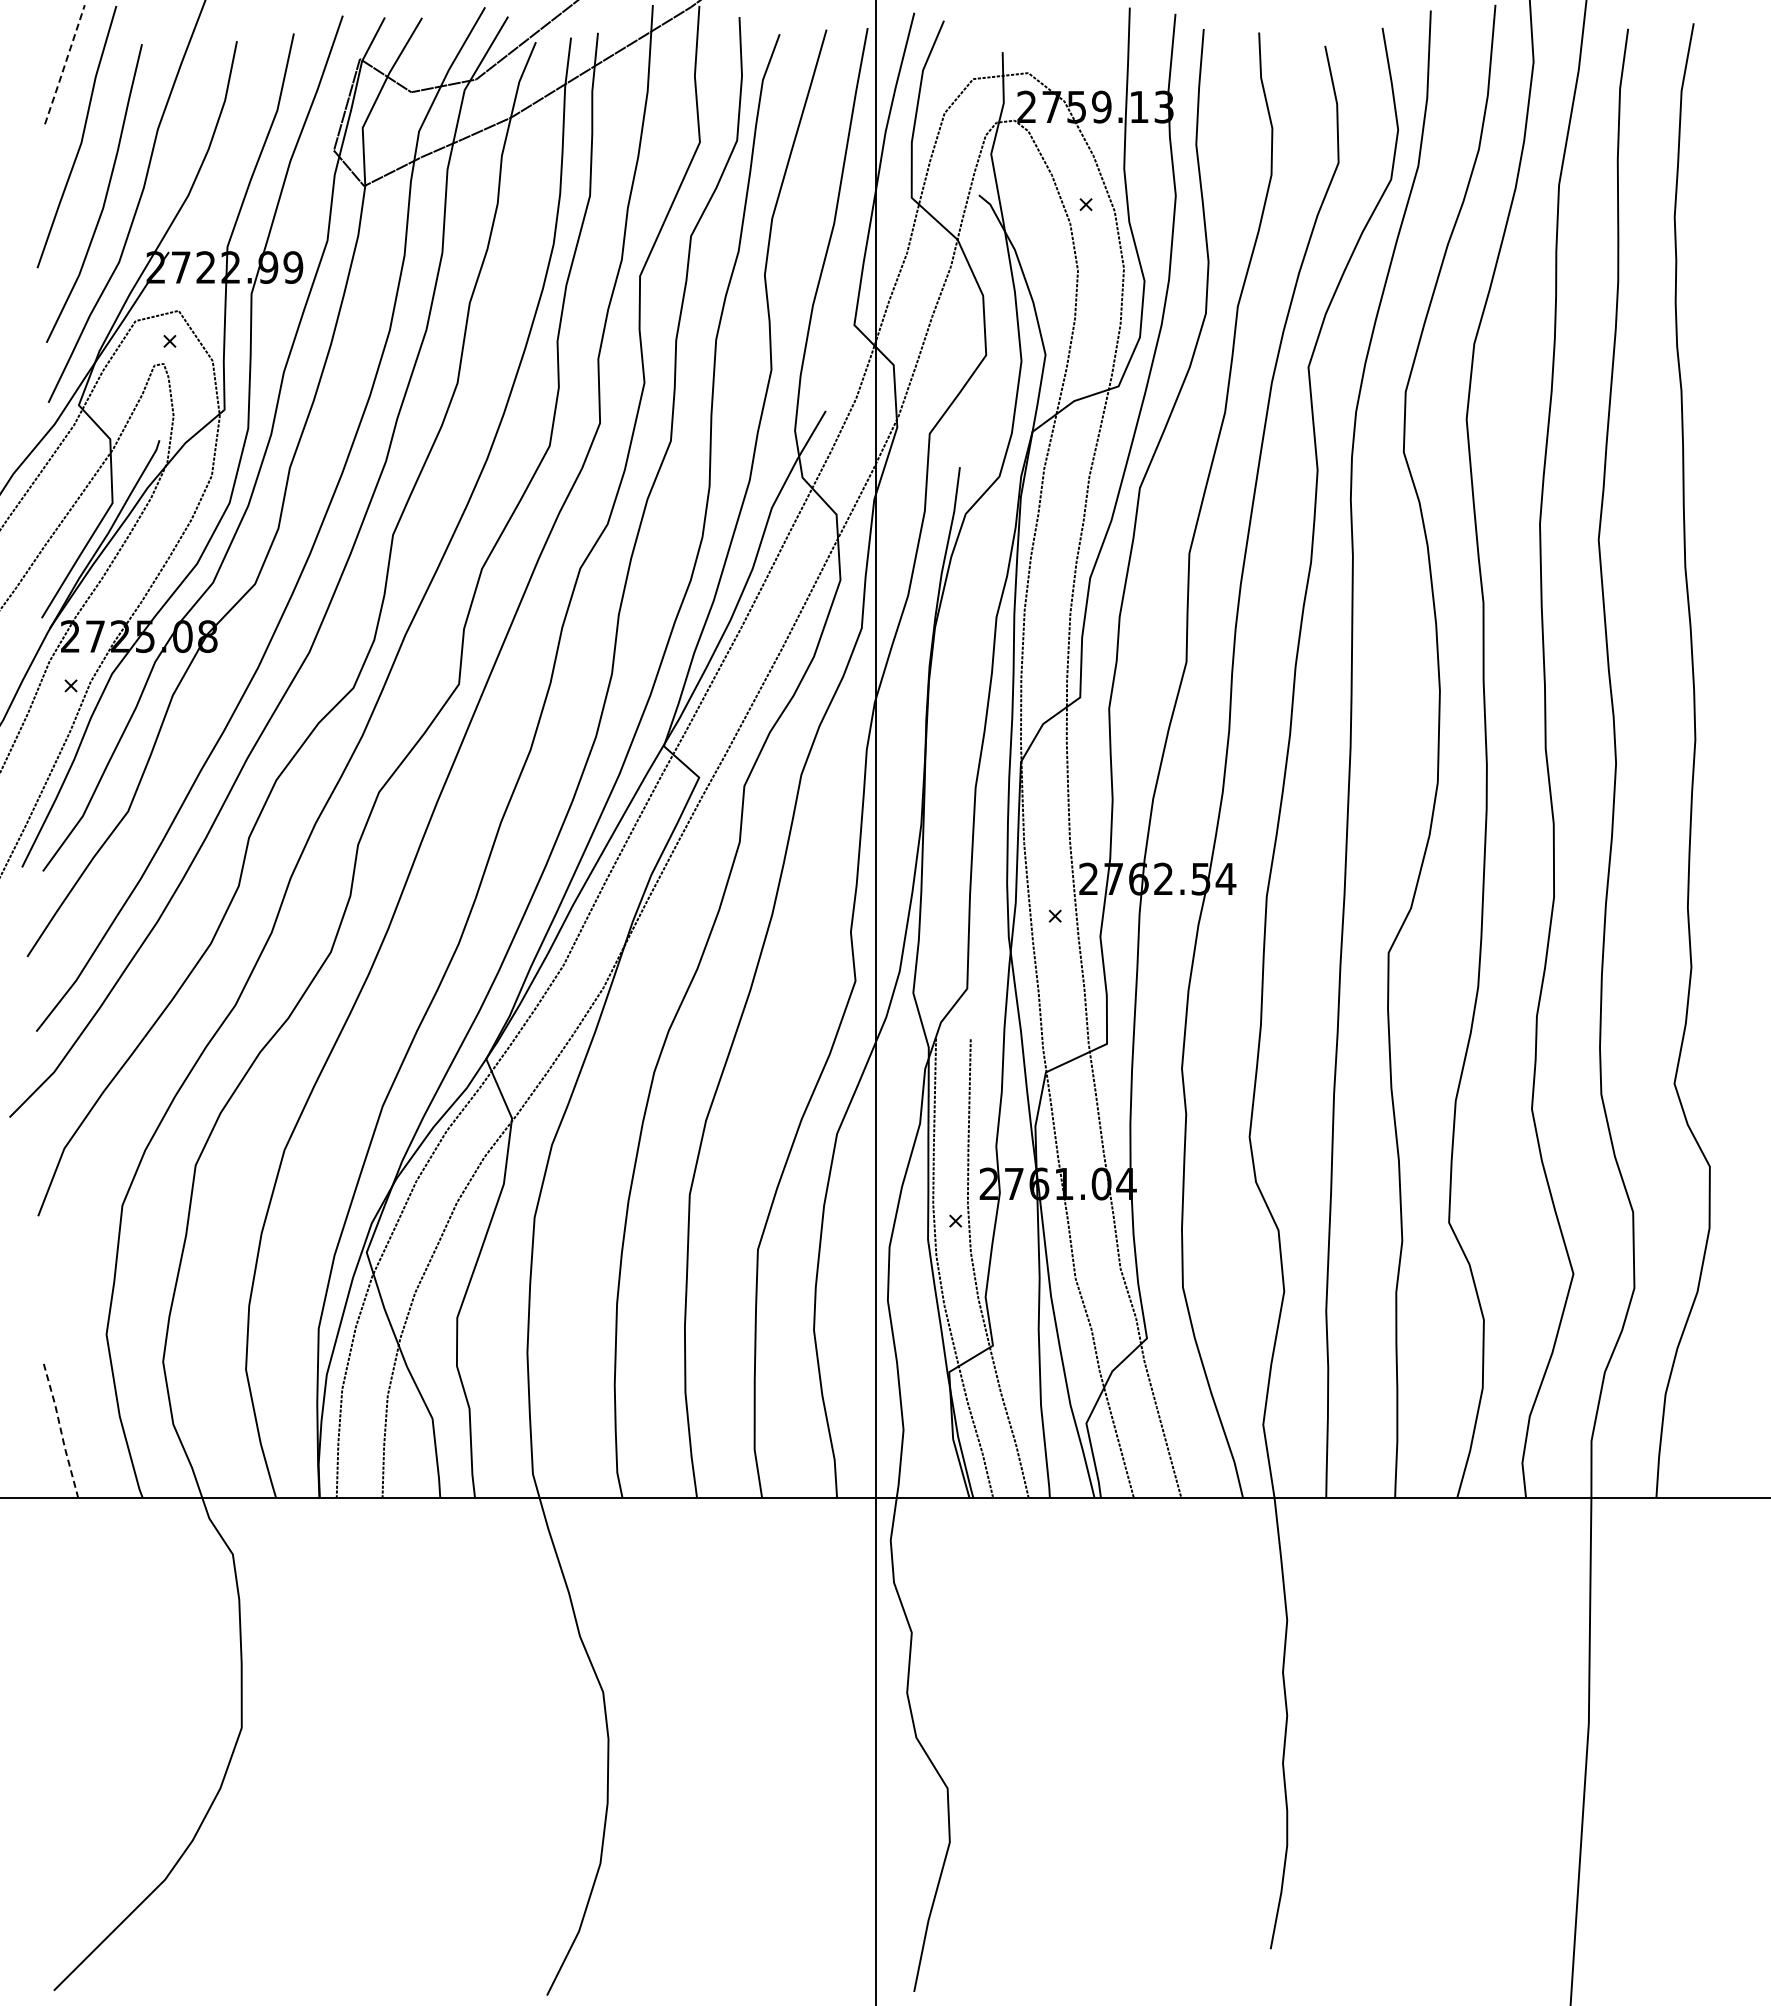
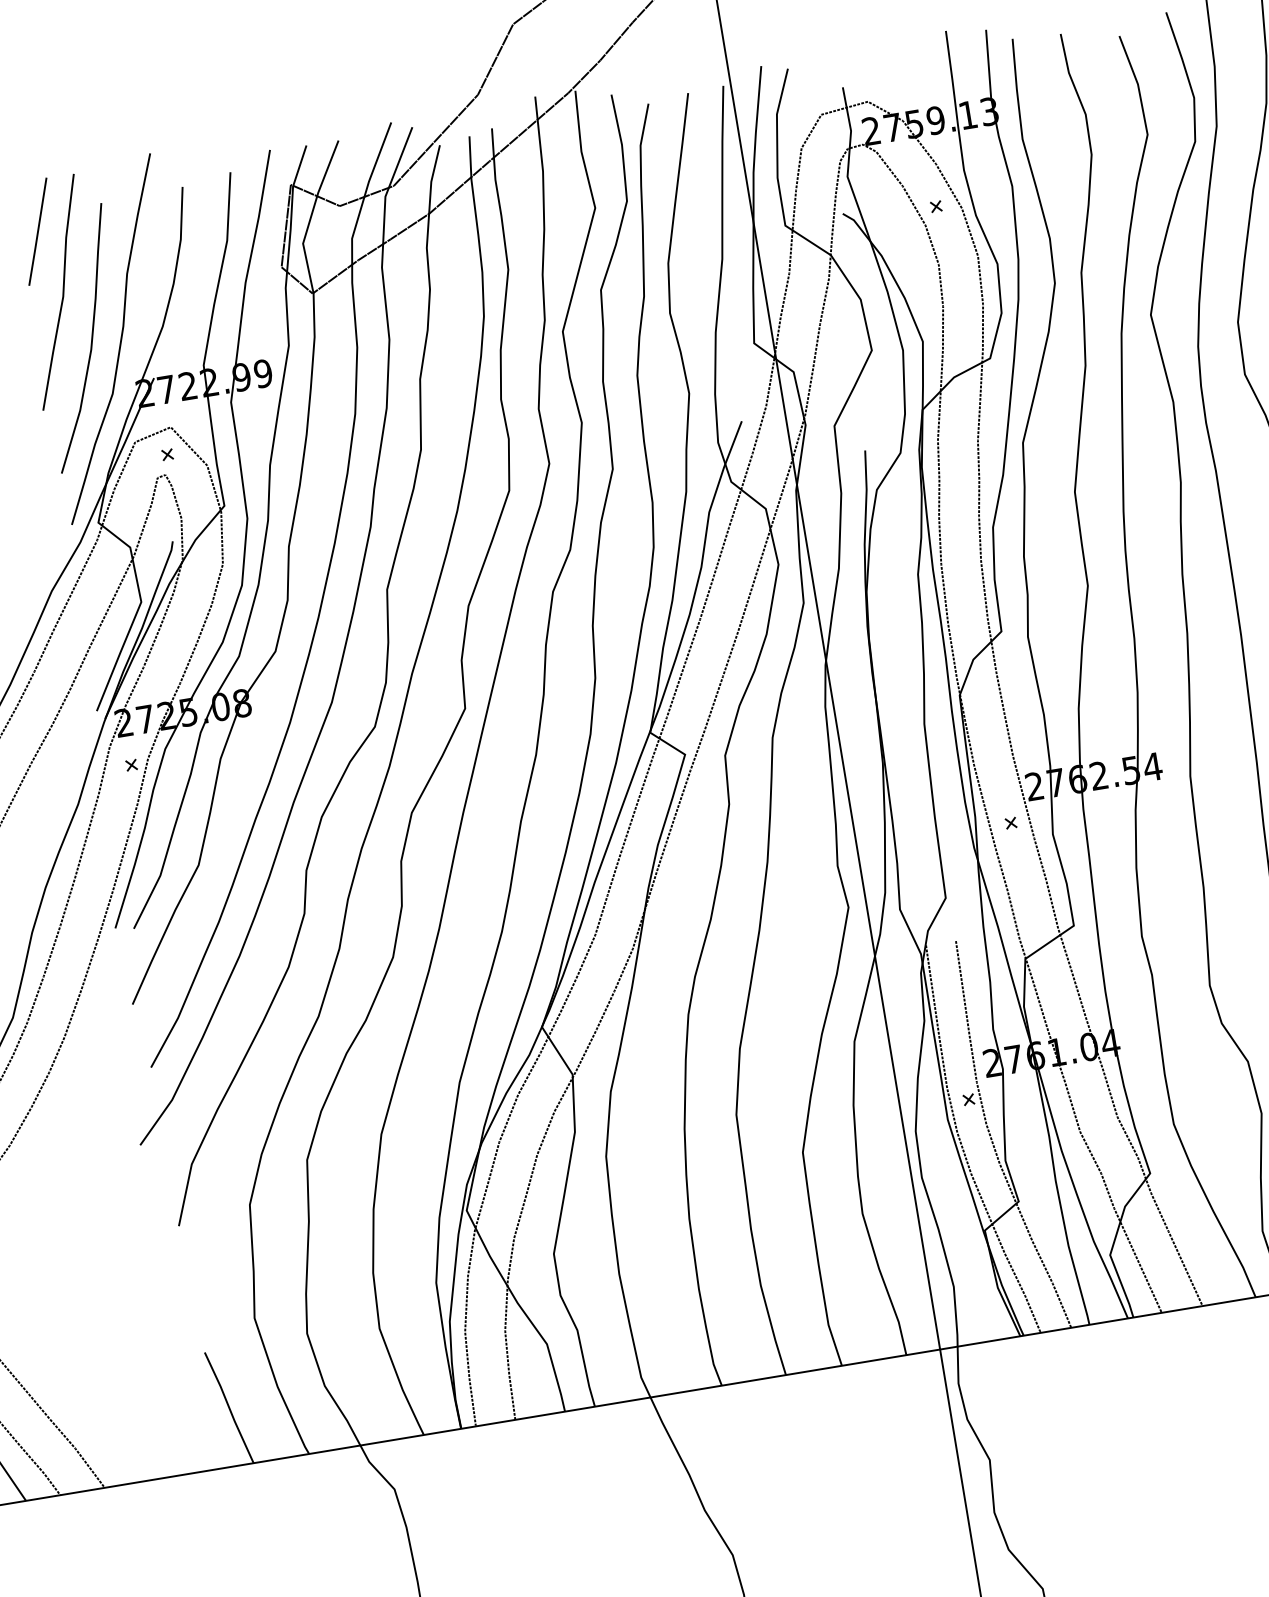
line: (64, 65) -> (37, 232), dashed -> solid
line: (60, 1430) -> (228, 1407), dashed -> solid

